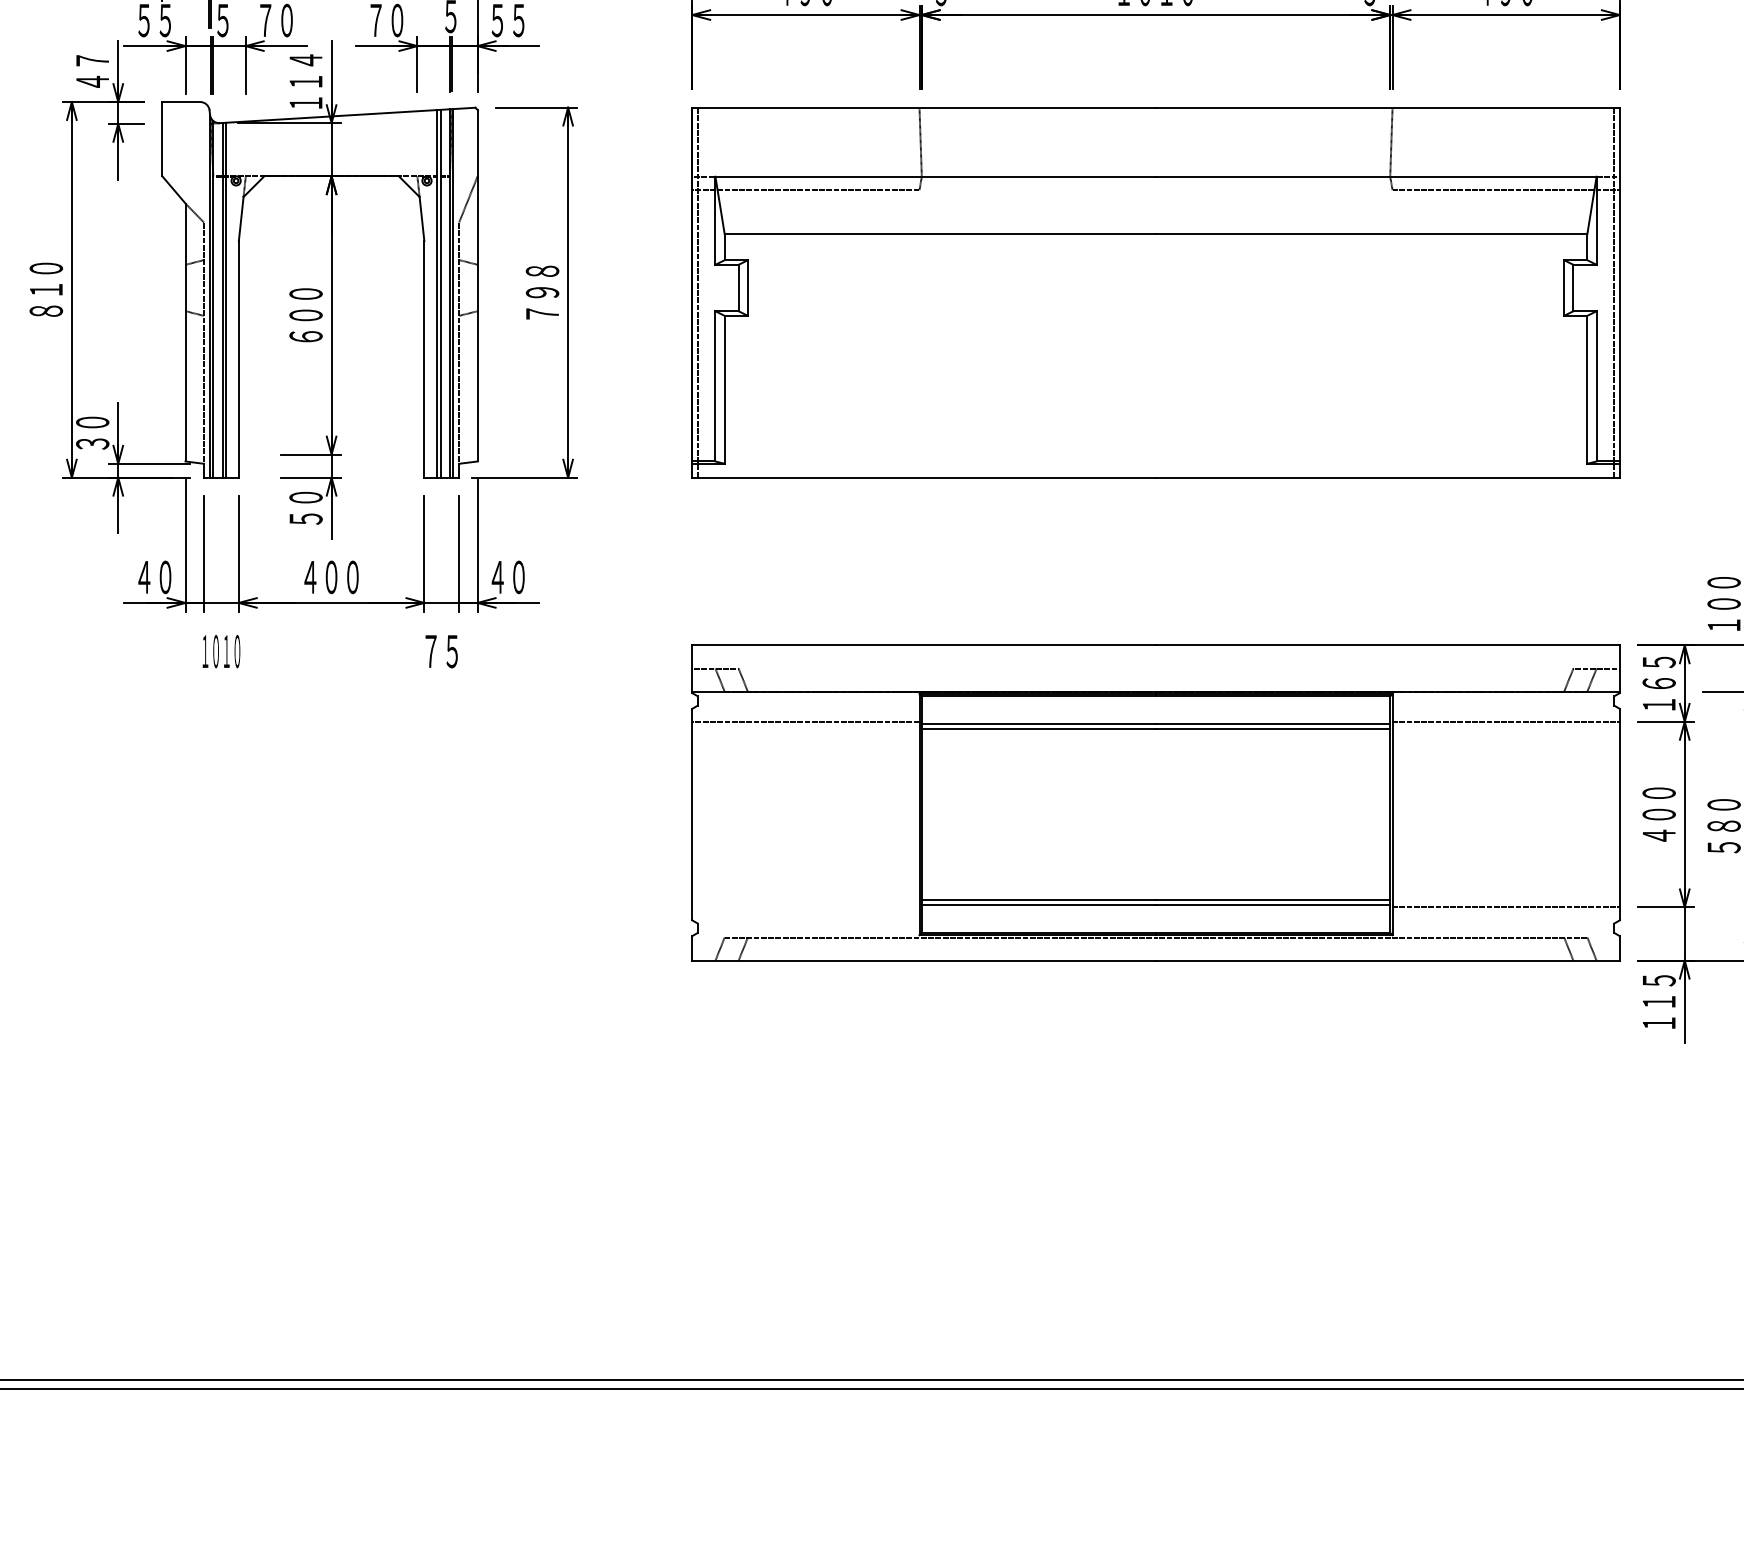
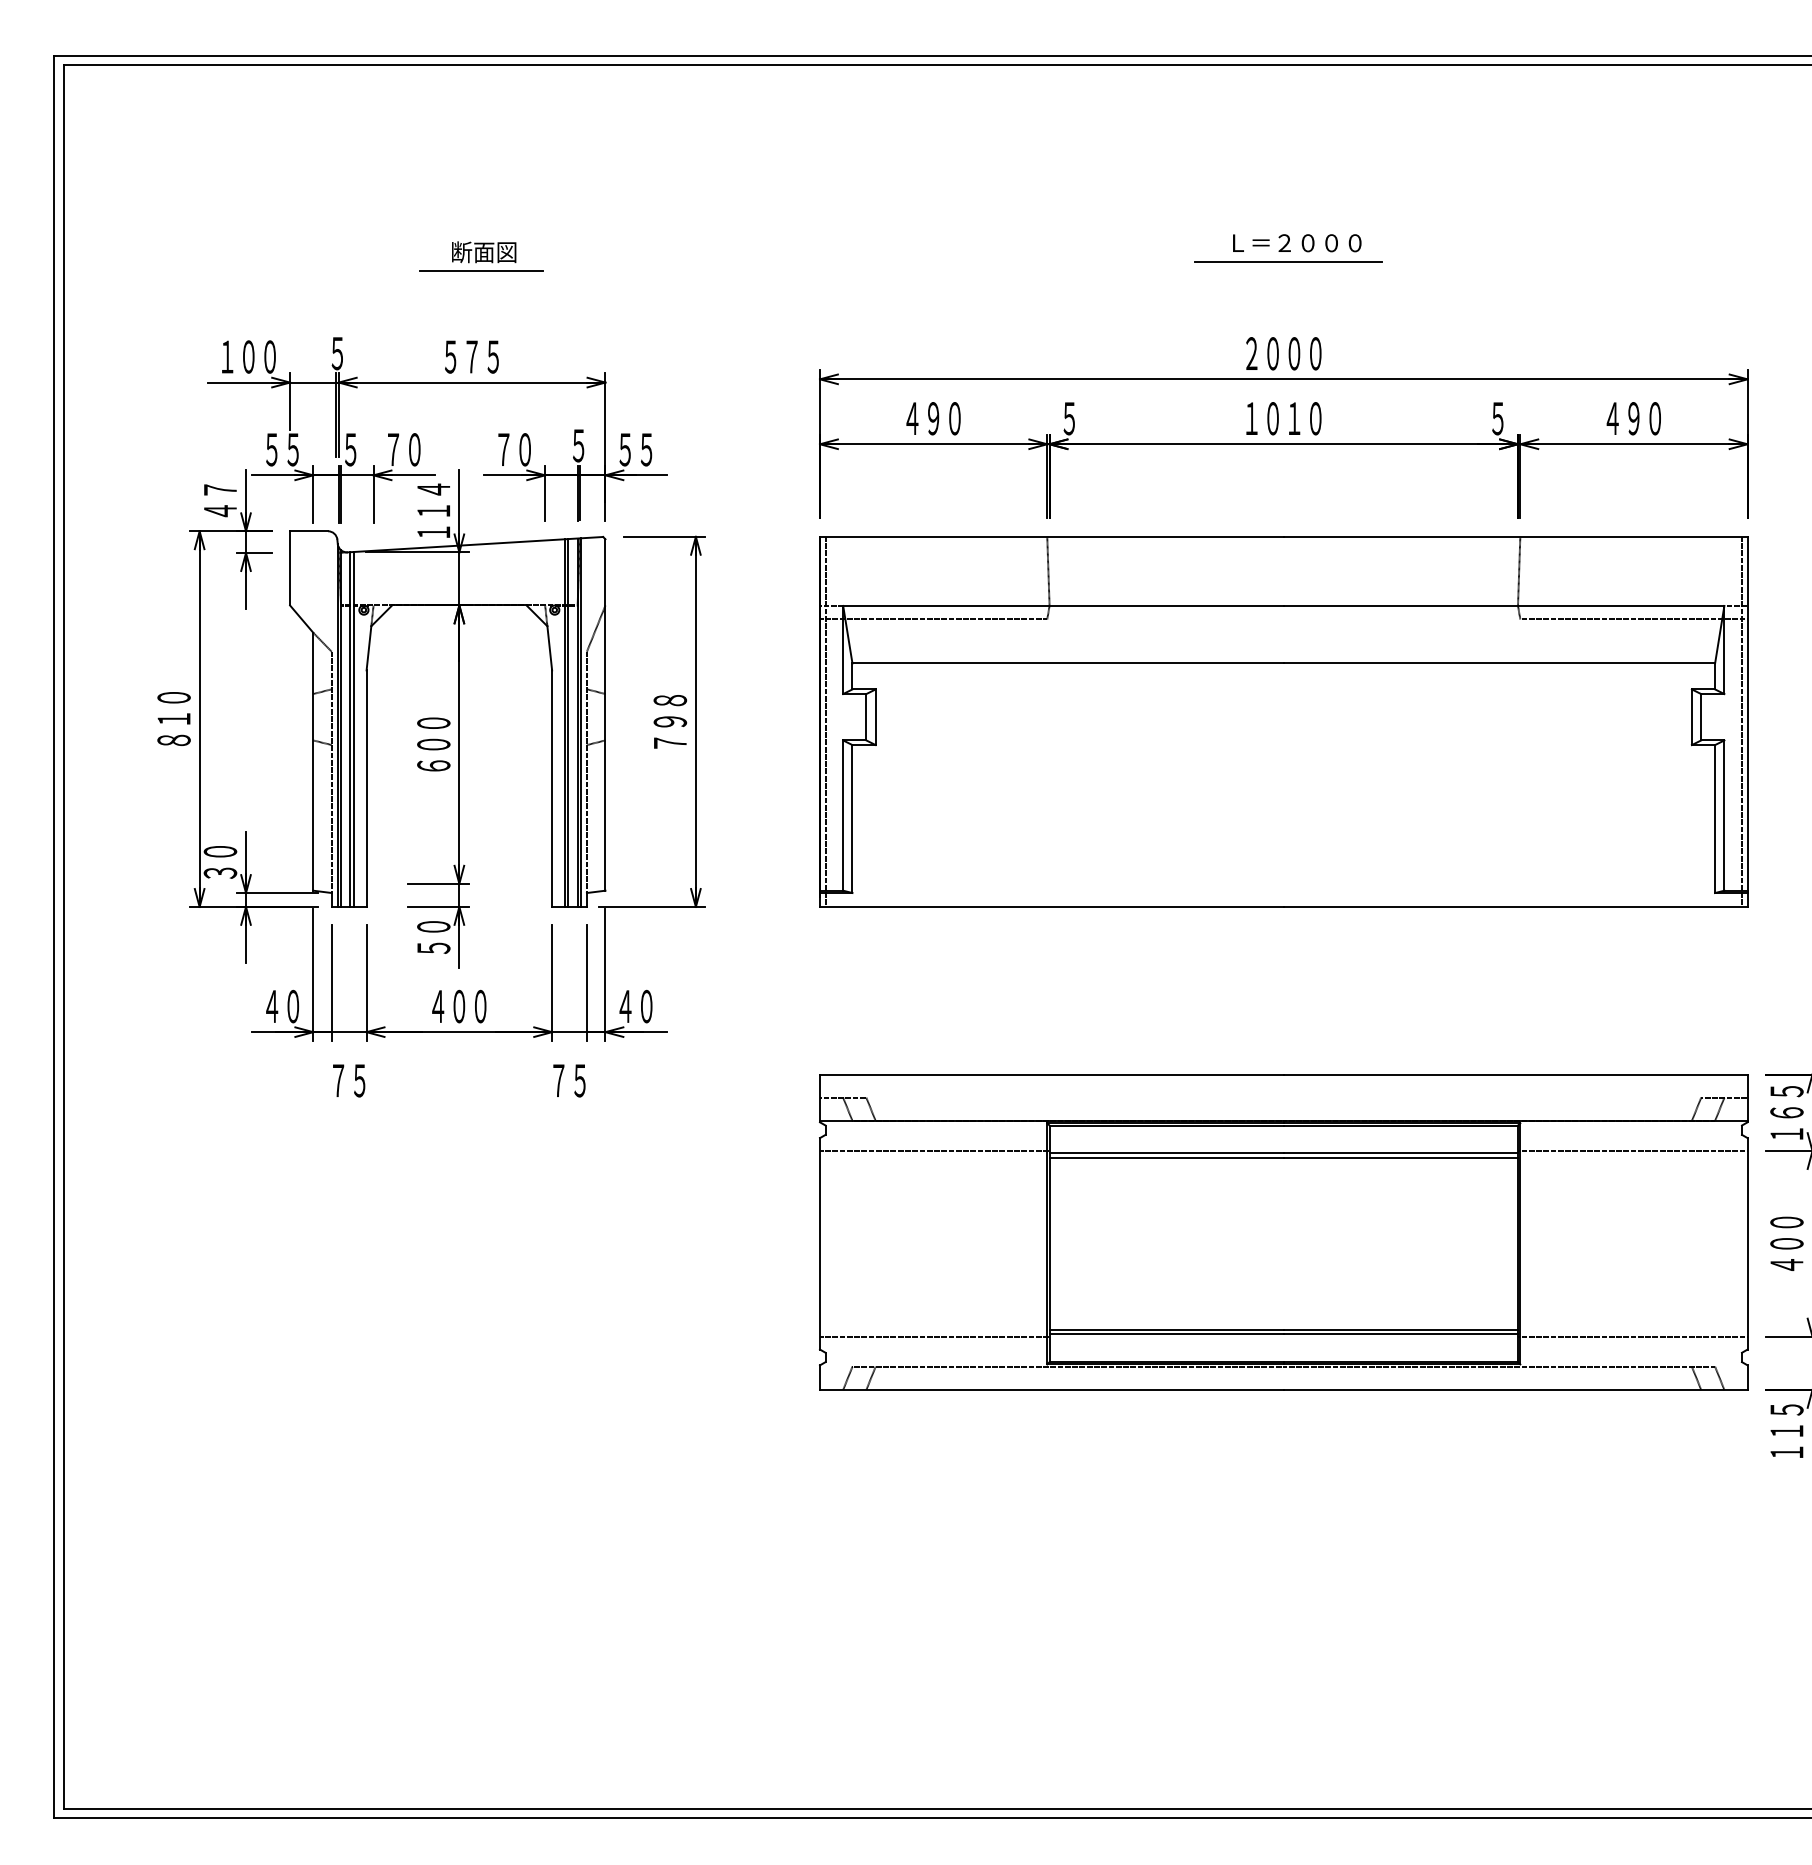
text: (221, 651) -> (349, 1080), １０１０ -> ７５
line: (806, 907) -> (934, 1336), added

